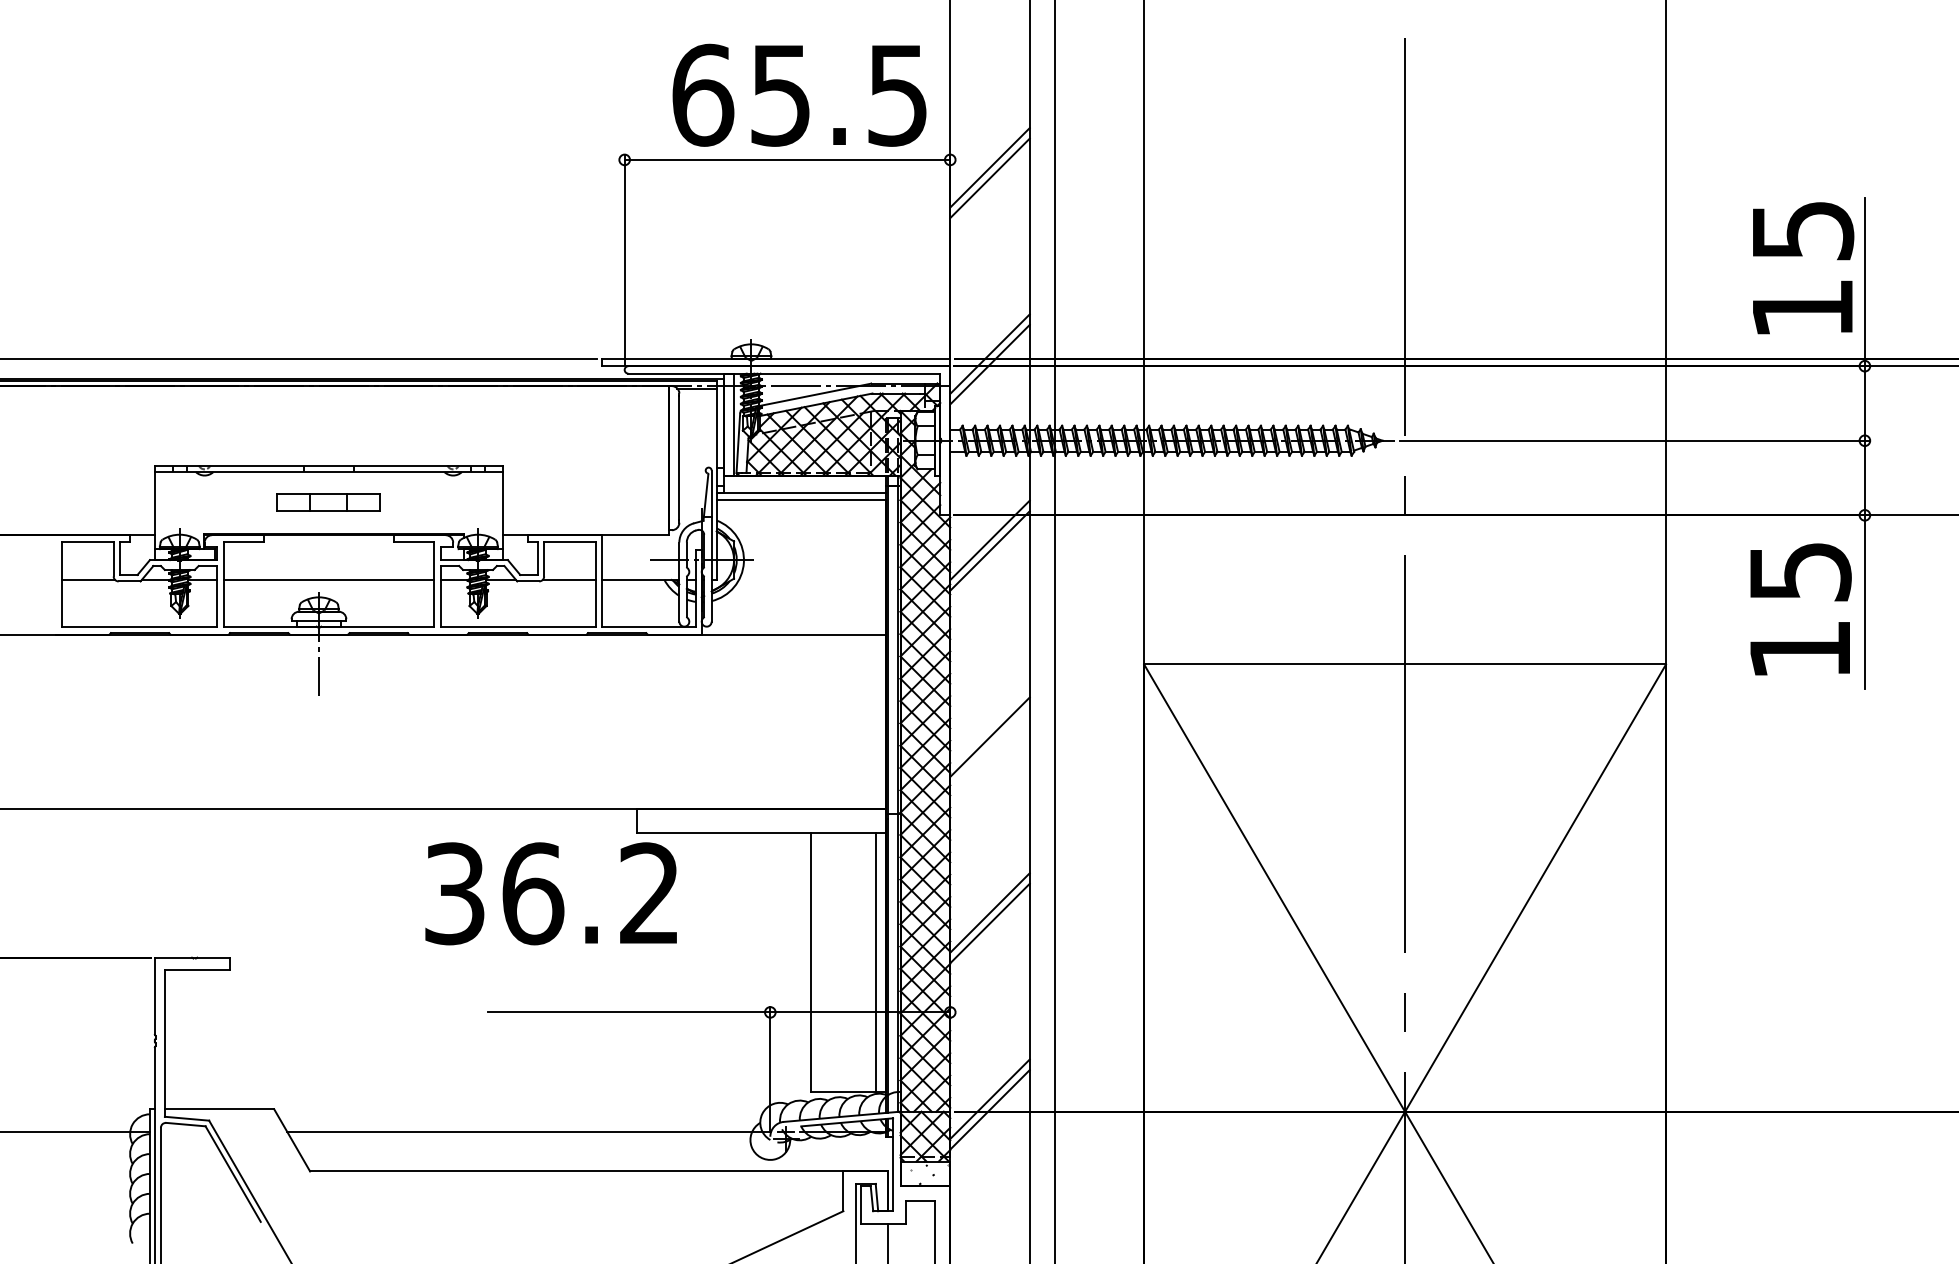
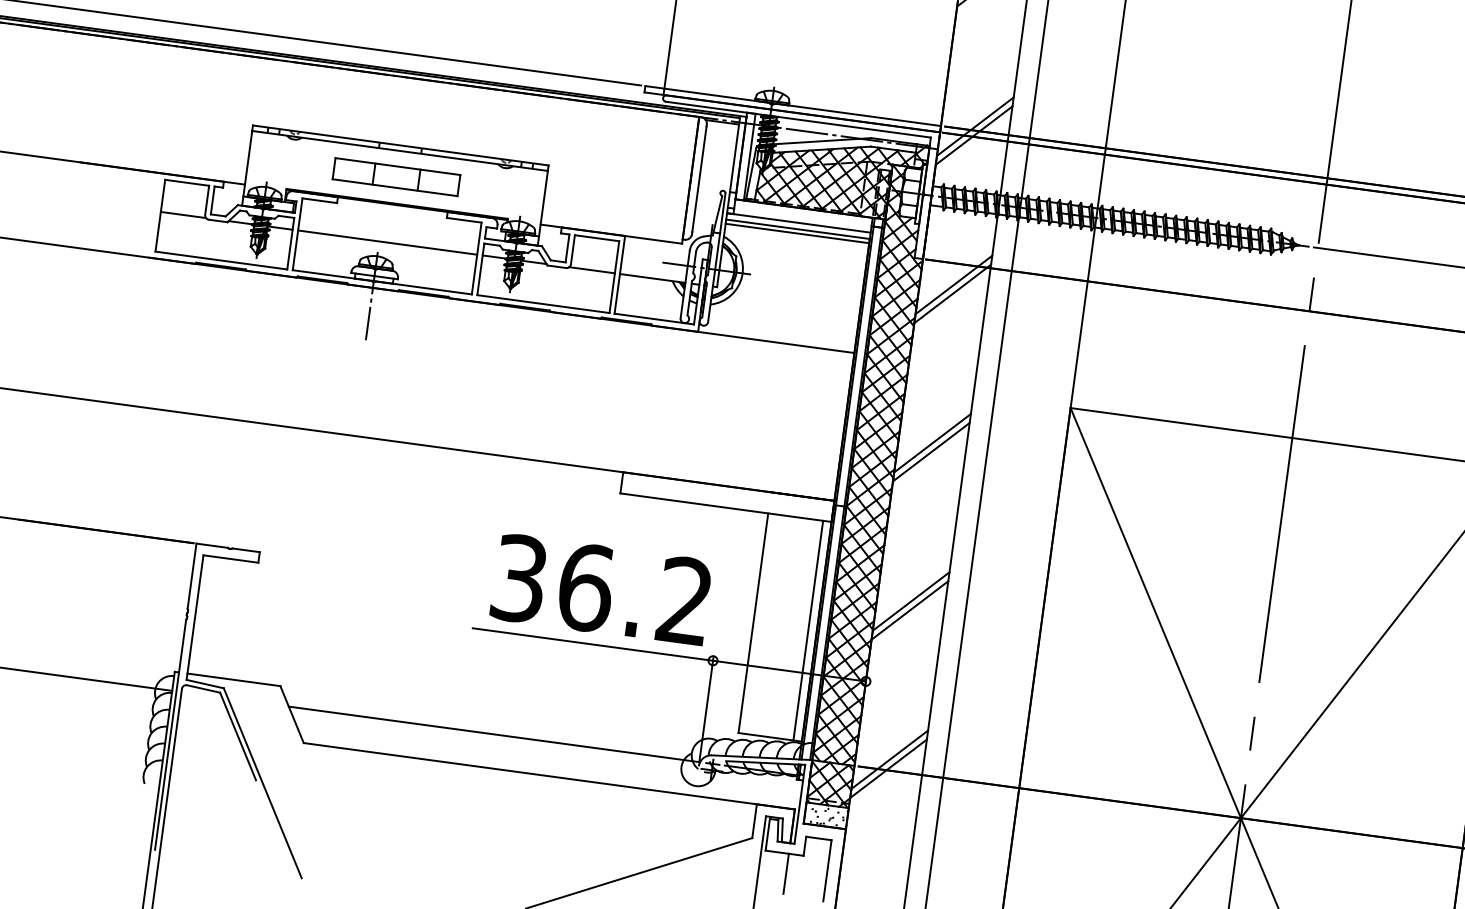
part: (328, 502) -> (396, 176), size x1.43
line: (800, 505) -> (796, 233), added
line: (989, 726) -> (932, 443), added
text: (550, 893) -> (600, 589), moved

